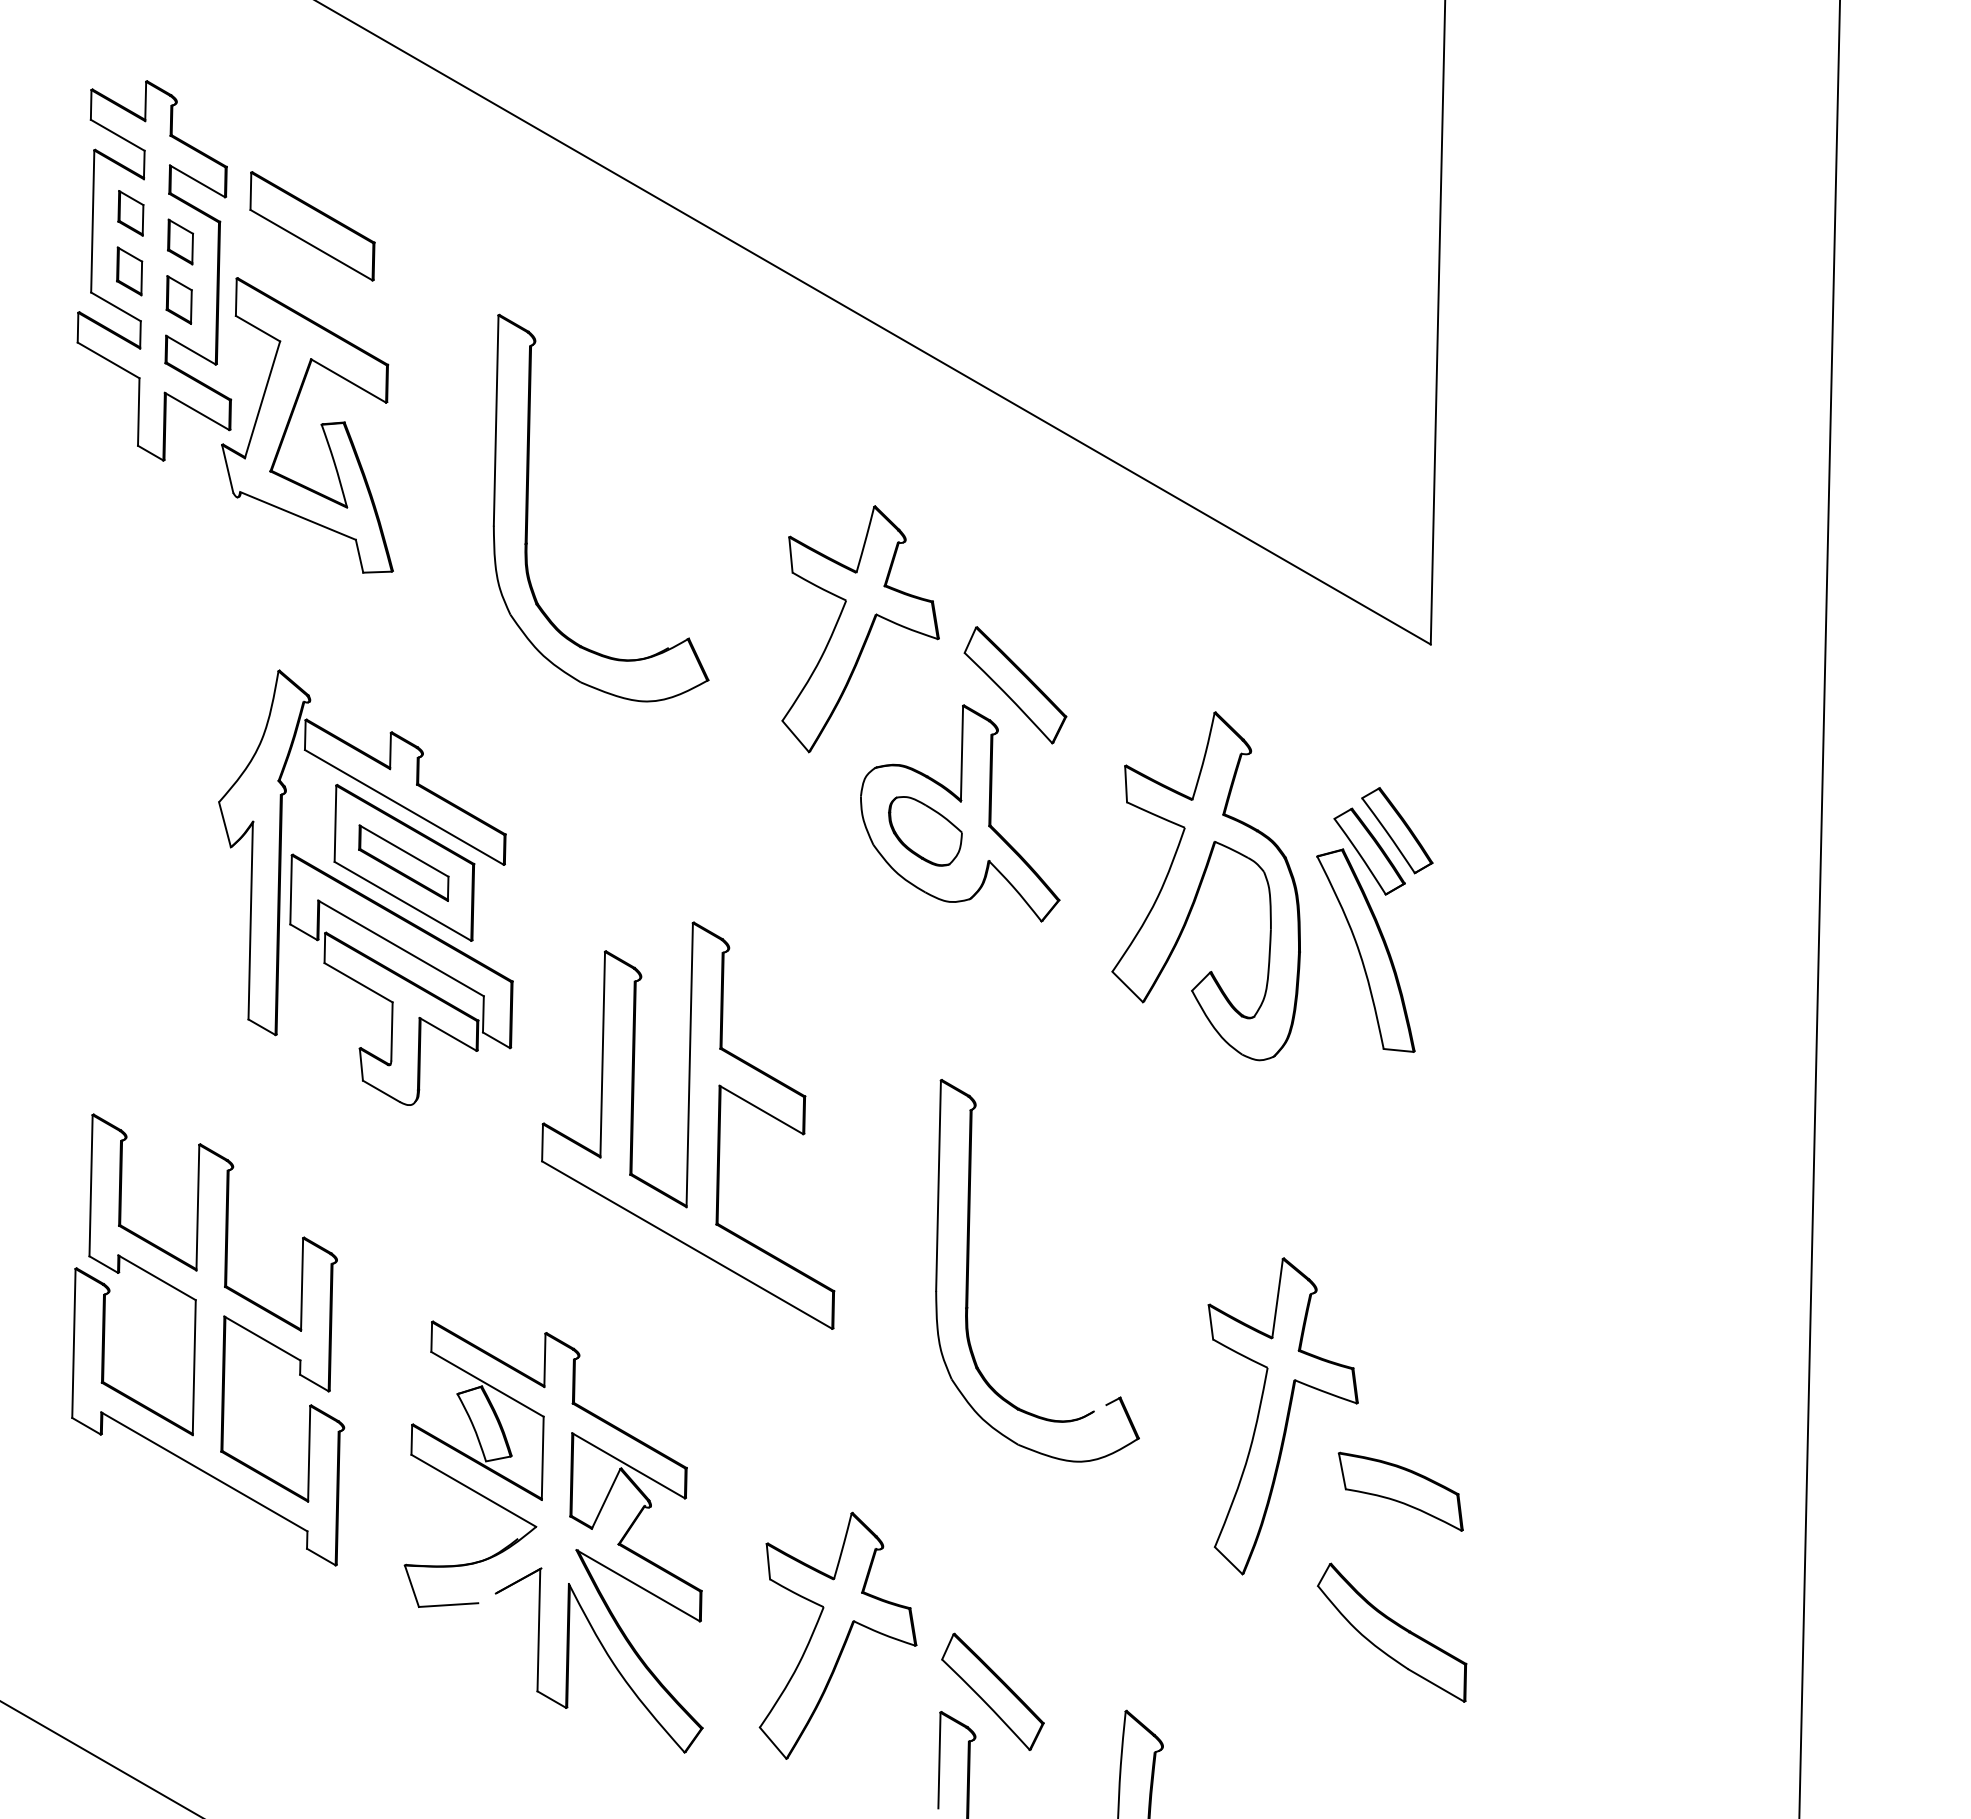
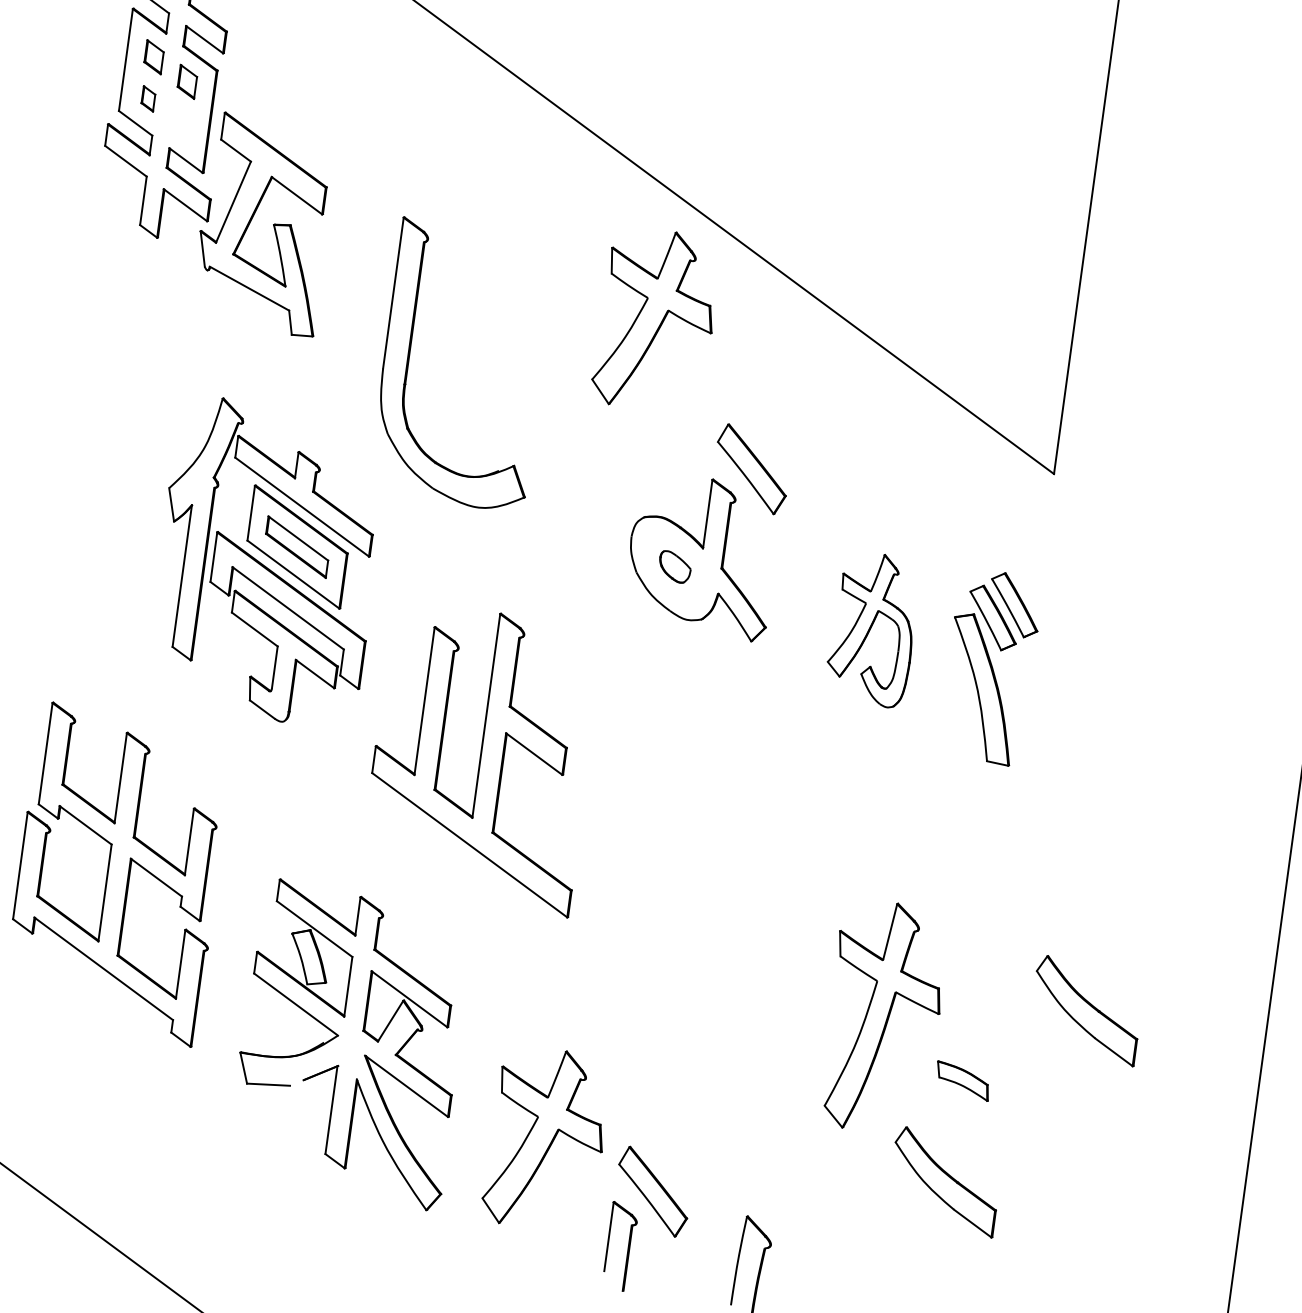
part: (312, 226) -> (283, 81), removed
part: (129, 271) -> (148, 98), size x0.7
part: (178, 299) -> (181, 123), removed
part: (528, 507) -> (409, 358), moved
part: (860, 629) -> (655, 320), moved
part: (925, 831) -> (675, 567), size x0.6
part: (1205, 886) -> (872, 629), size x0.6
part: (969, 1266) -> (671, 883), removed
part: (1559, 1375) -> (1086, 1010), added
part: (1400, 1491) -> (962, 1081), size x0.6

